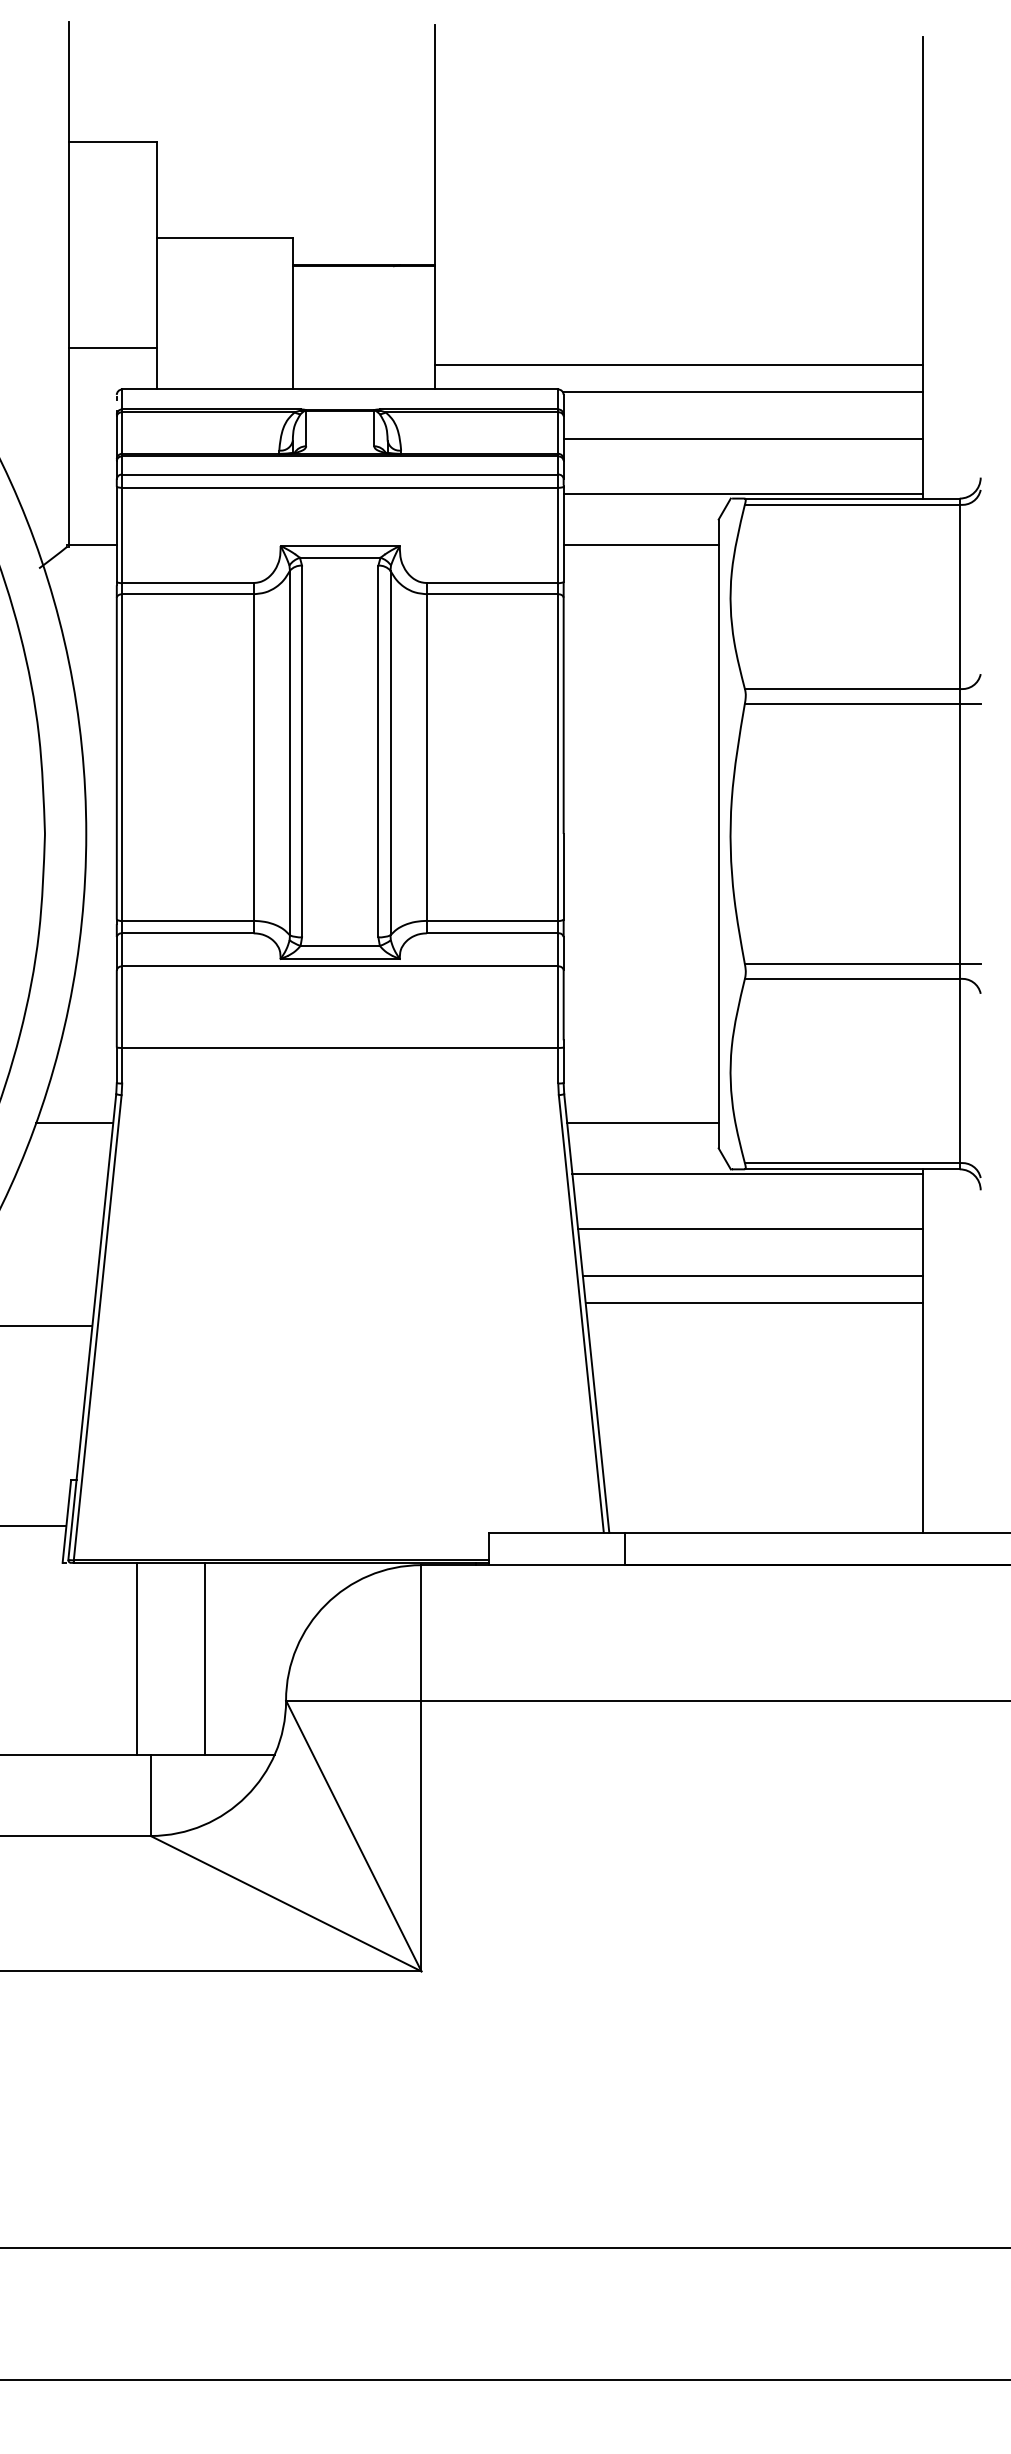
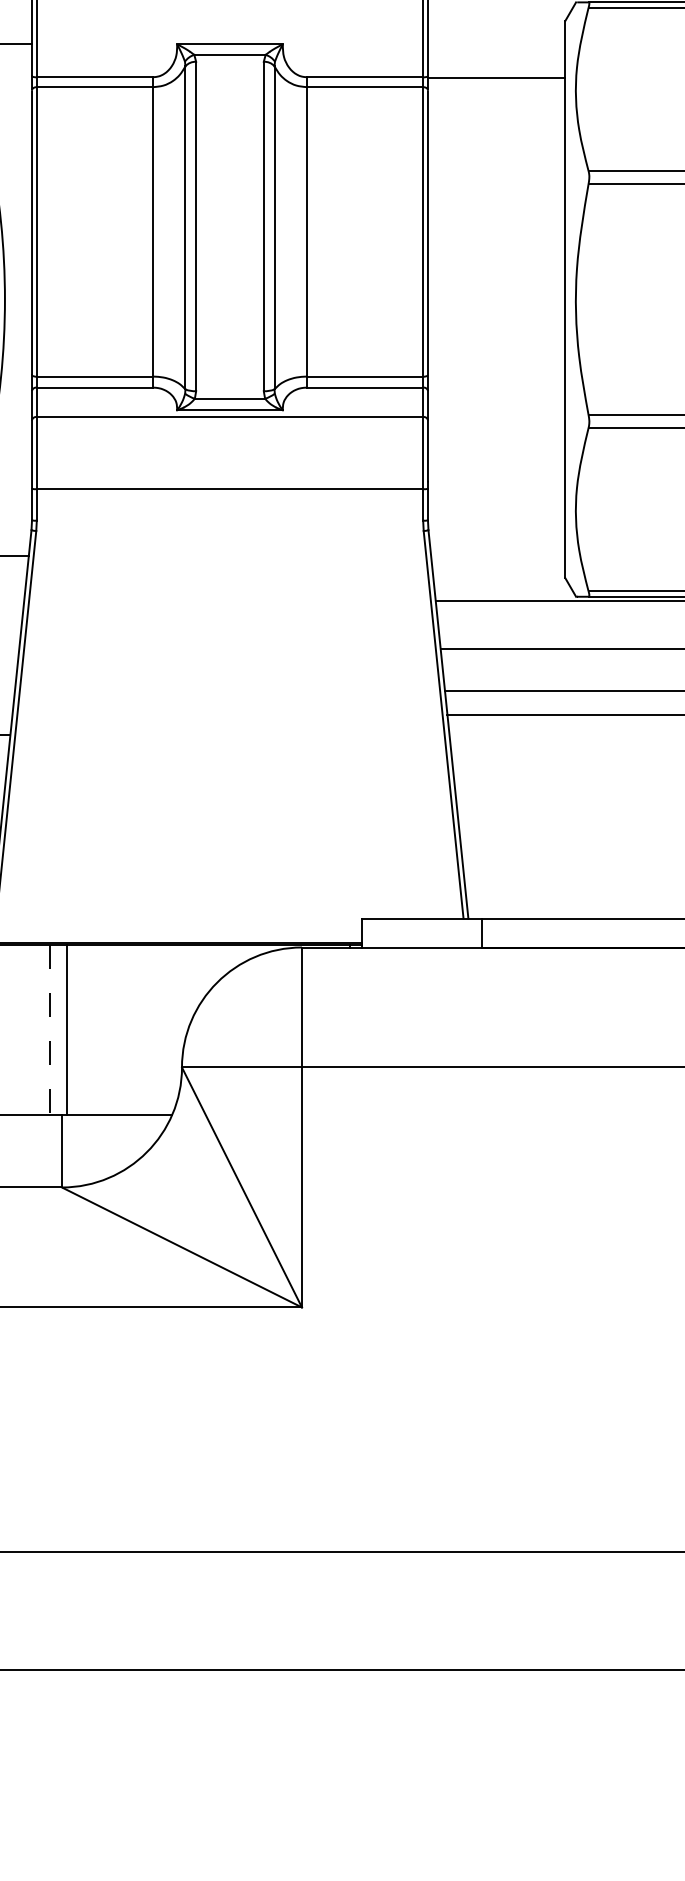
line: (640, 545) -> (496, 78), moved
line: (642, 1122) -> (497, 555), removed
line: (137, 1658) -> (50, 1030), solid -> dashed
line: (204, 1658) -> (66, 1030), moved

